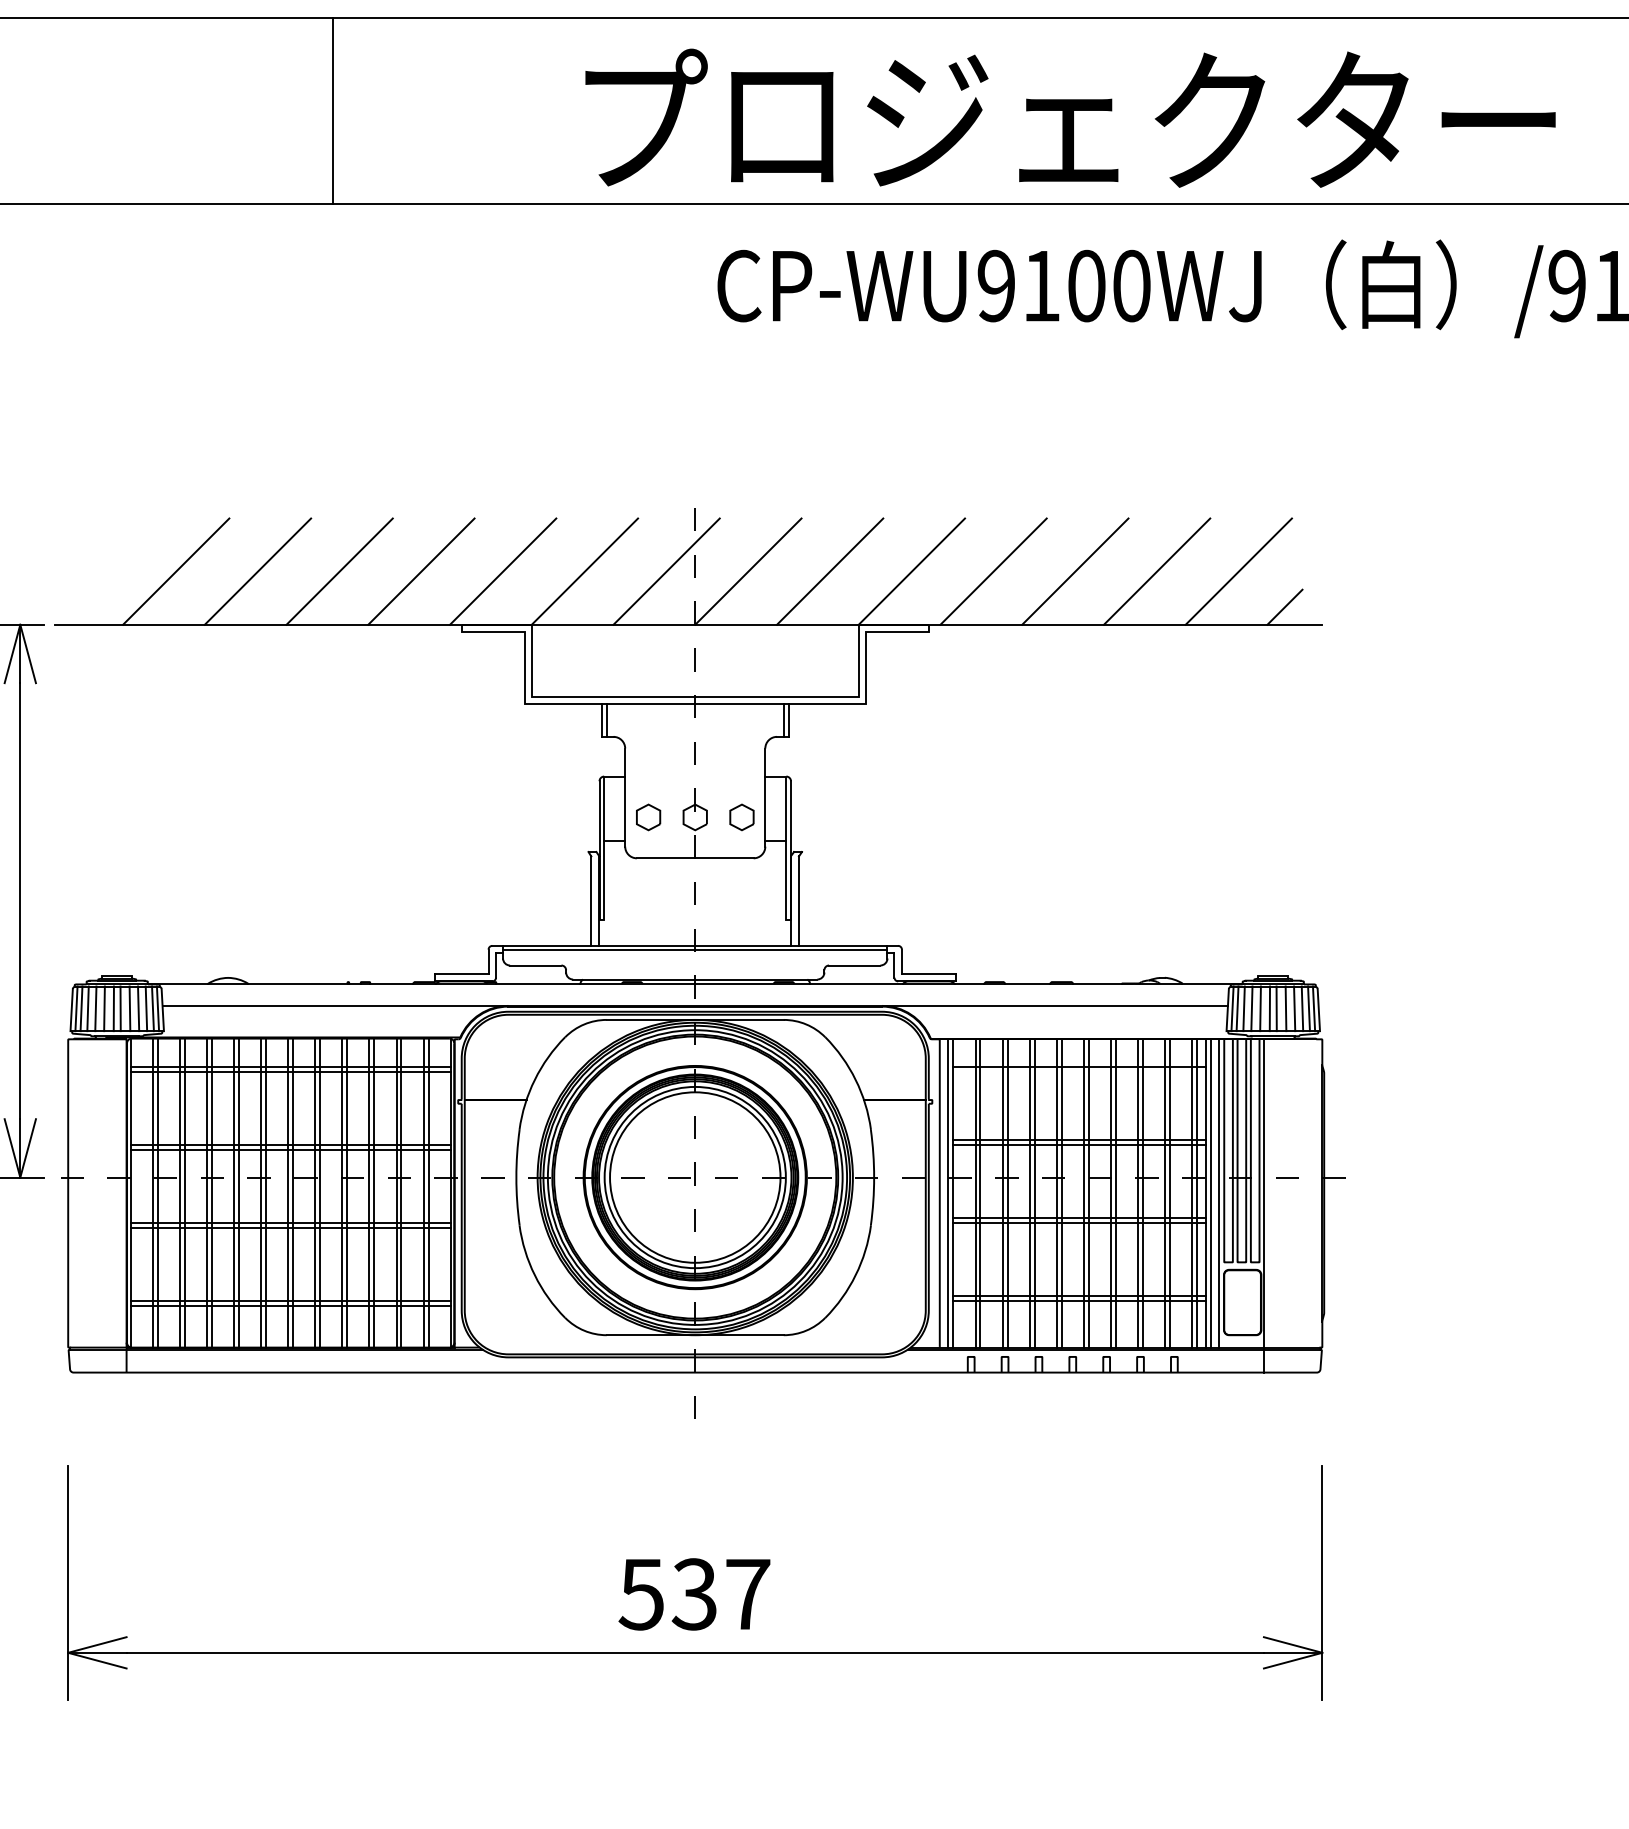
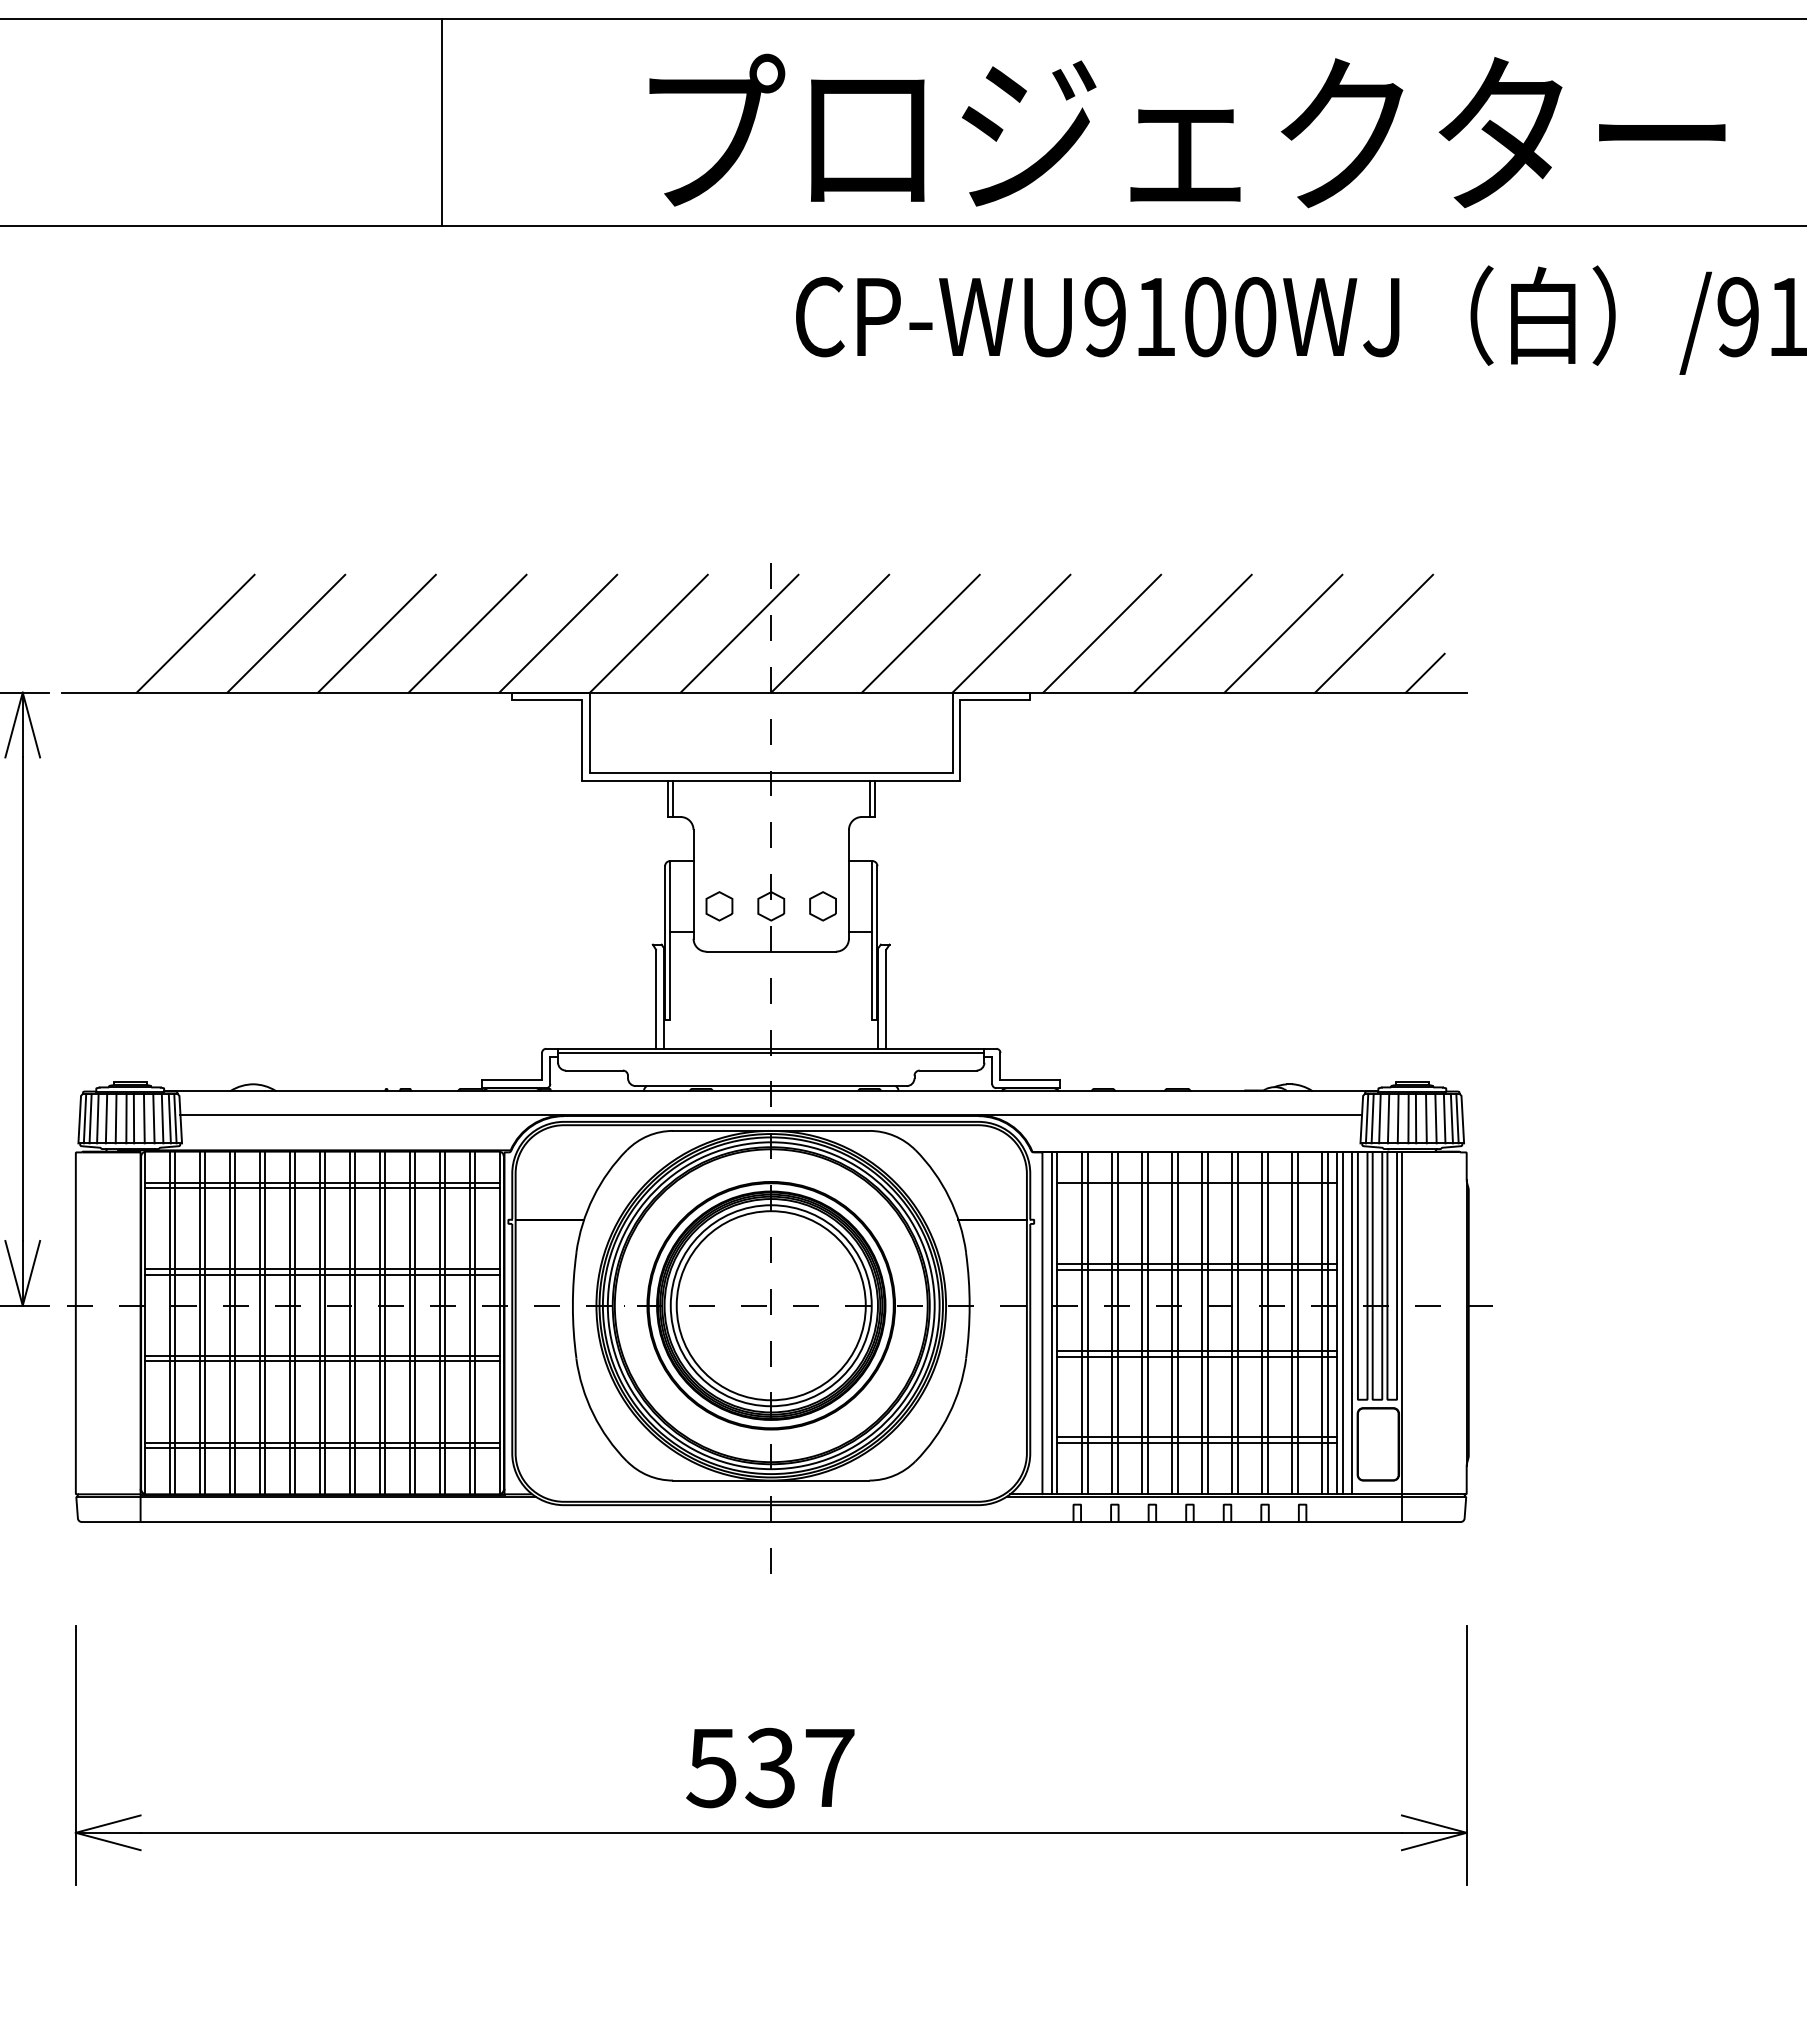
line: (332, 110) -> (441, 122), moved

